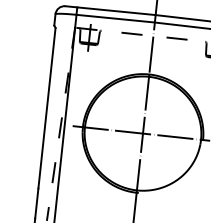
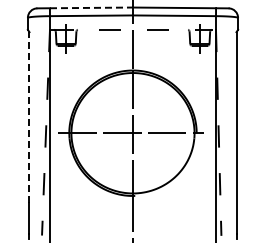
line: (116, 10) -> (91, 7), solid -> dashed
line: (47, 107) -> (29, 116), solid -> dashed

